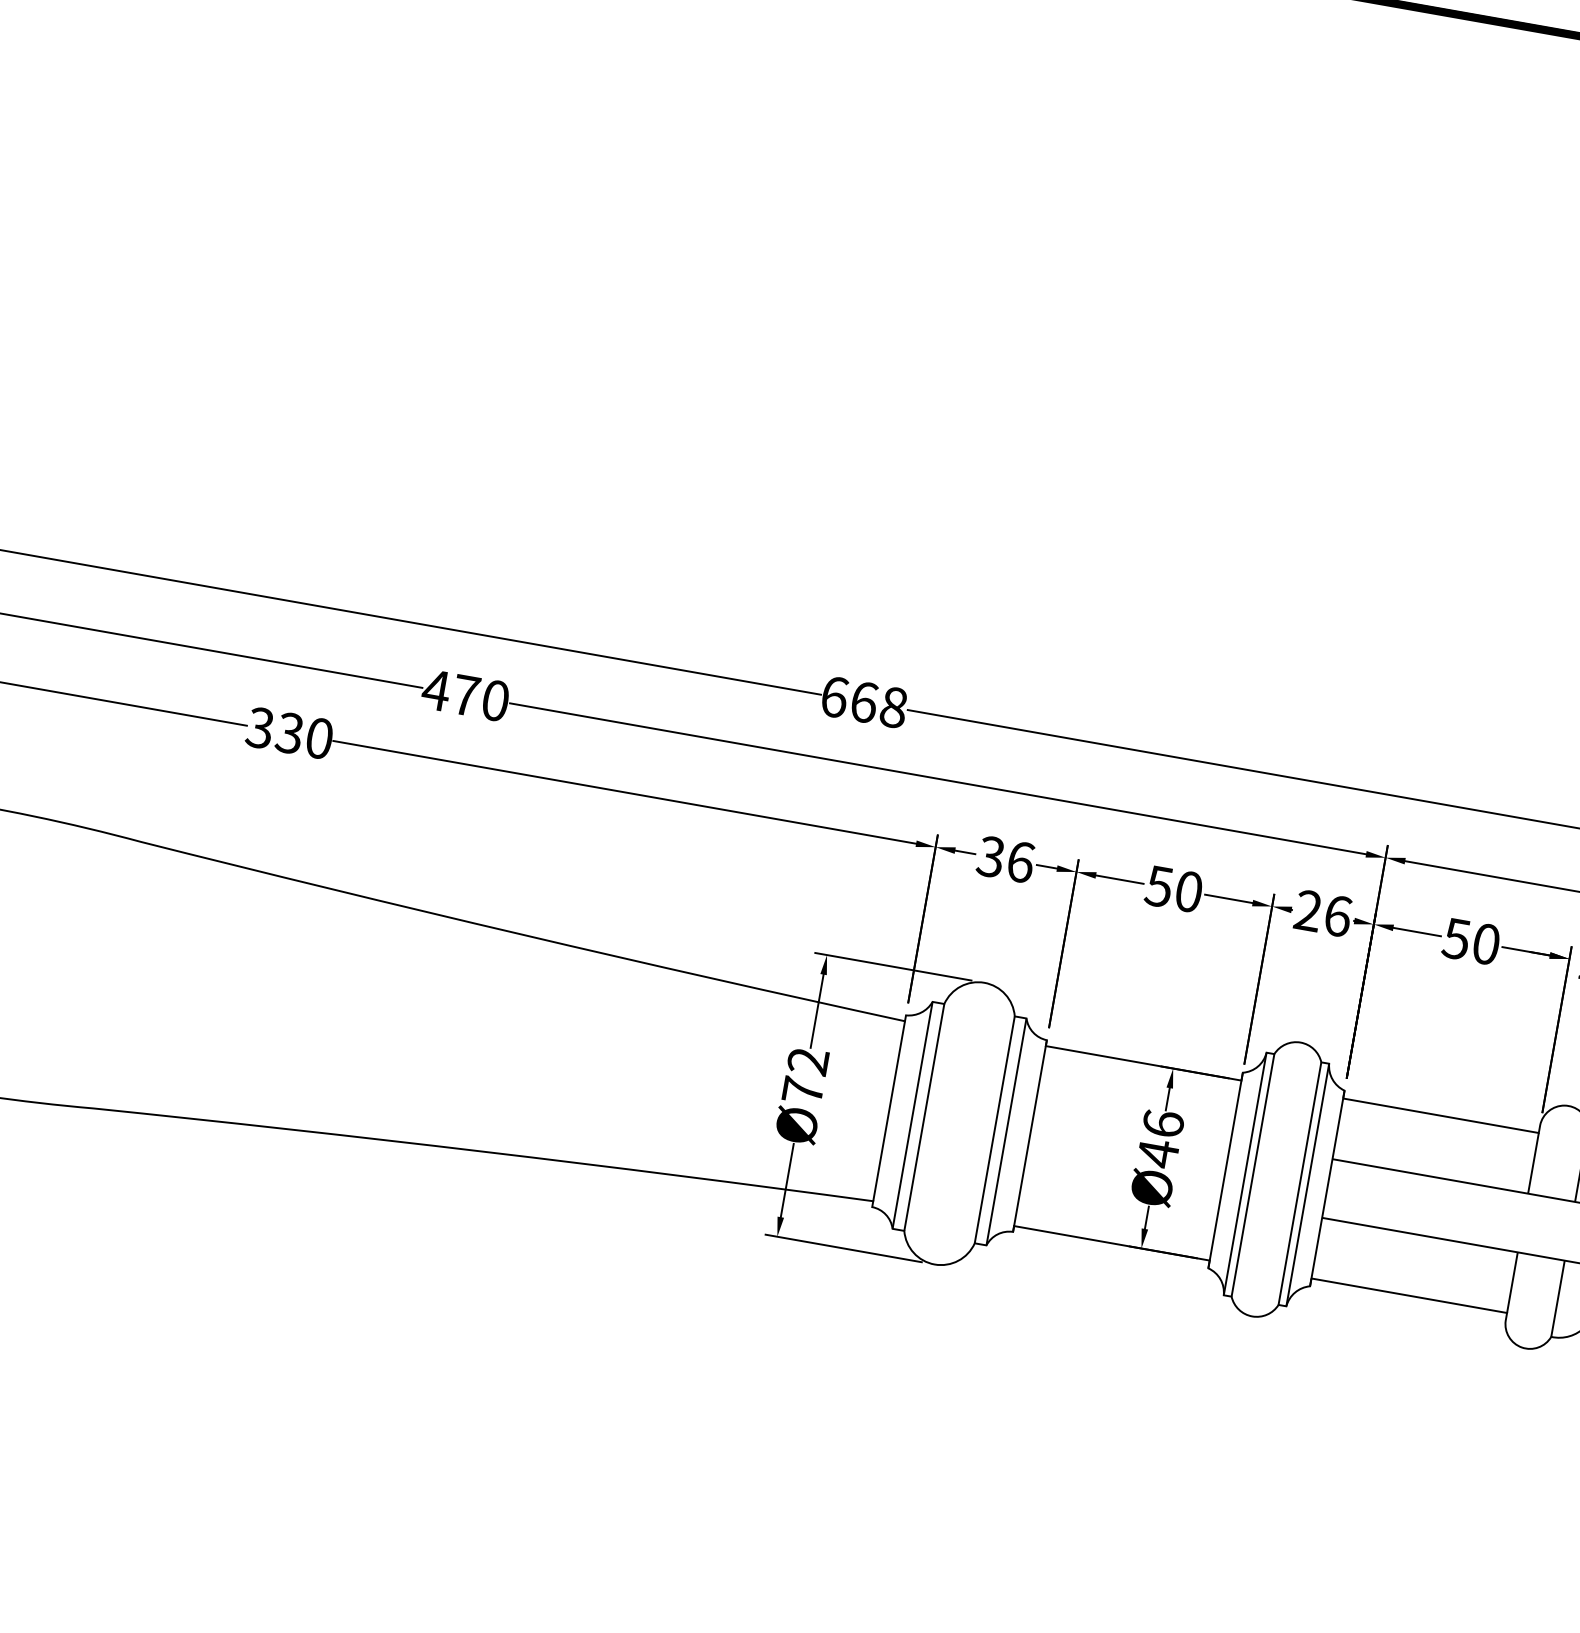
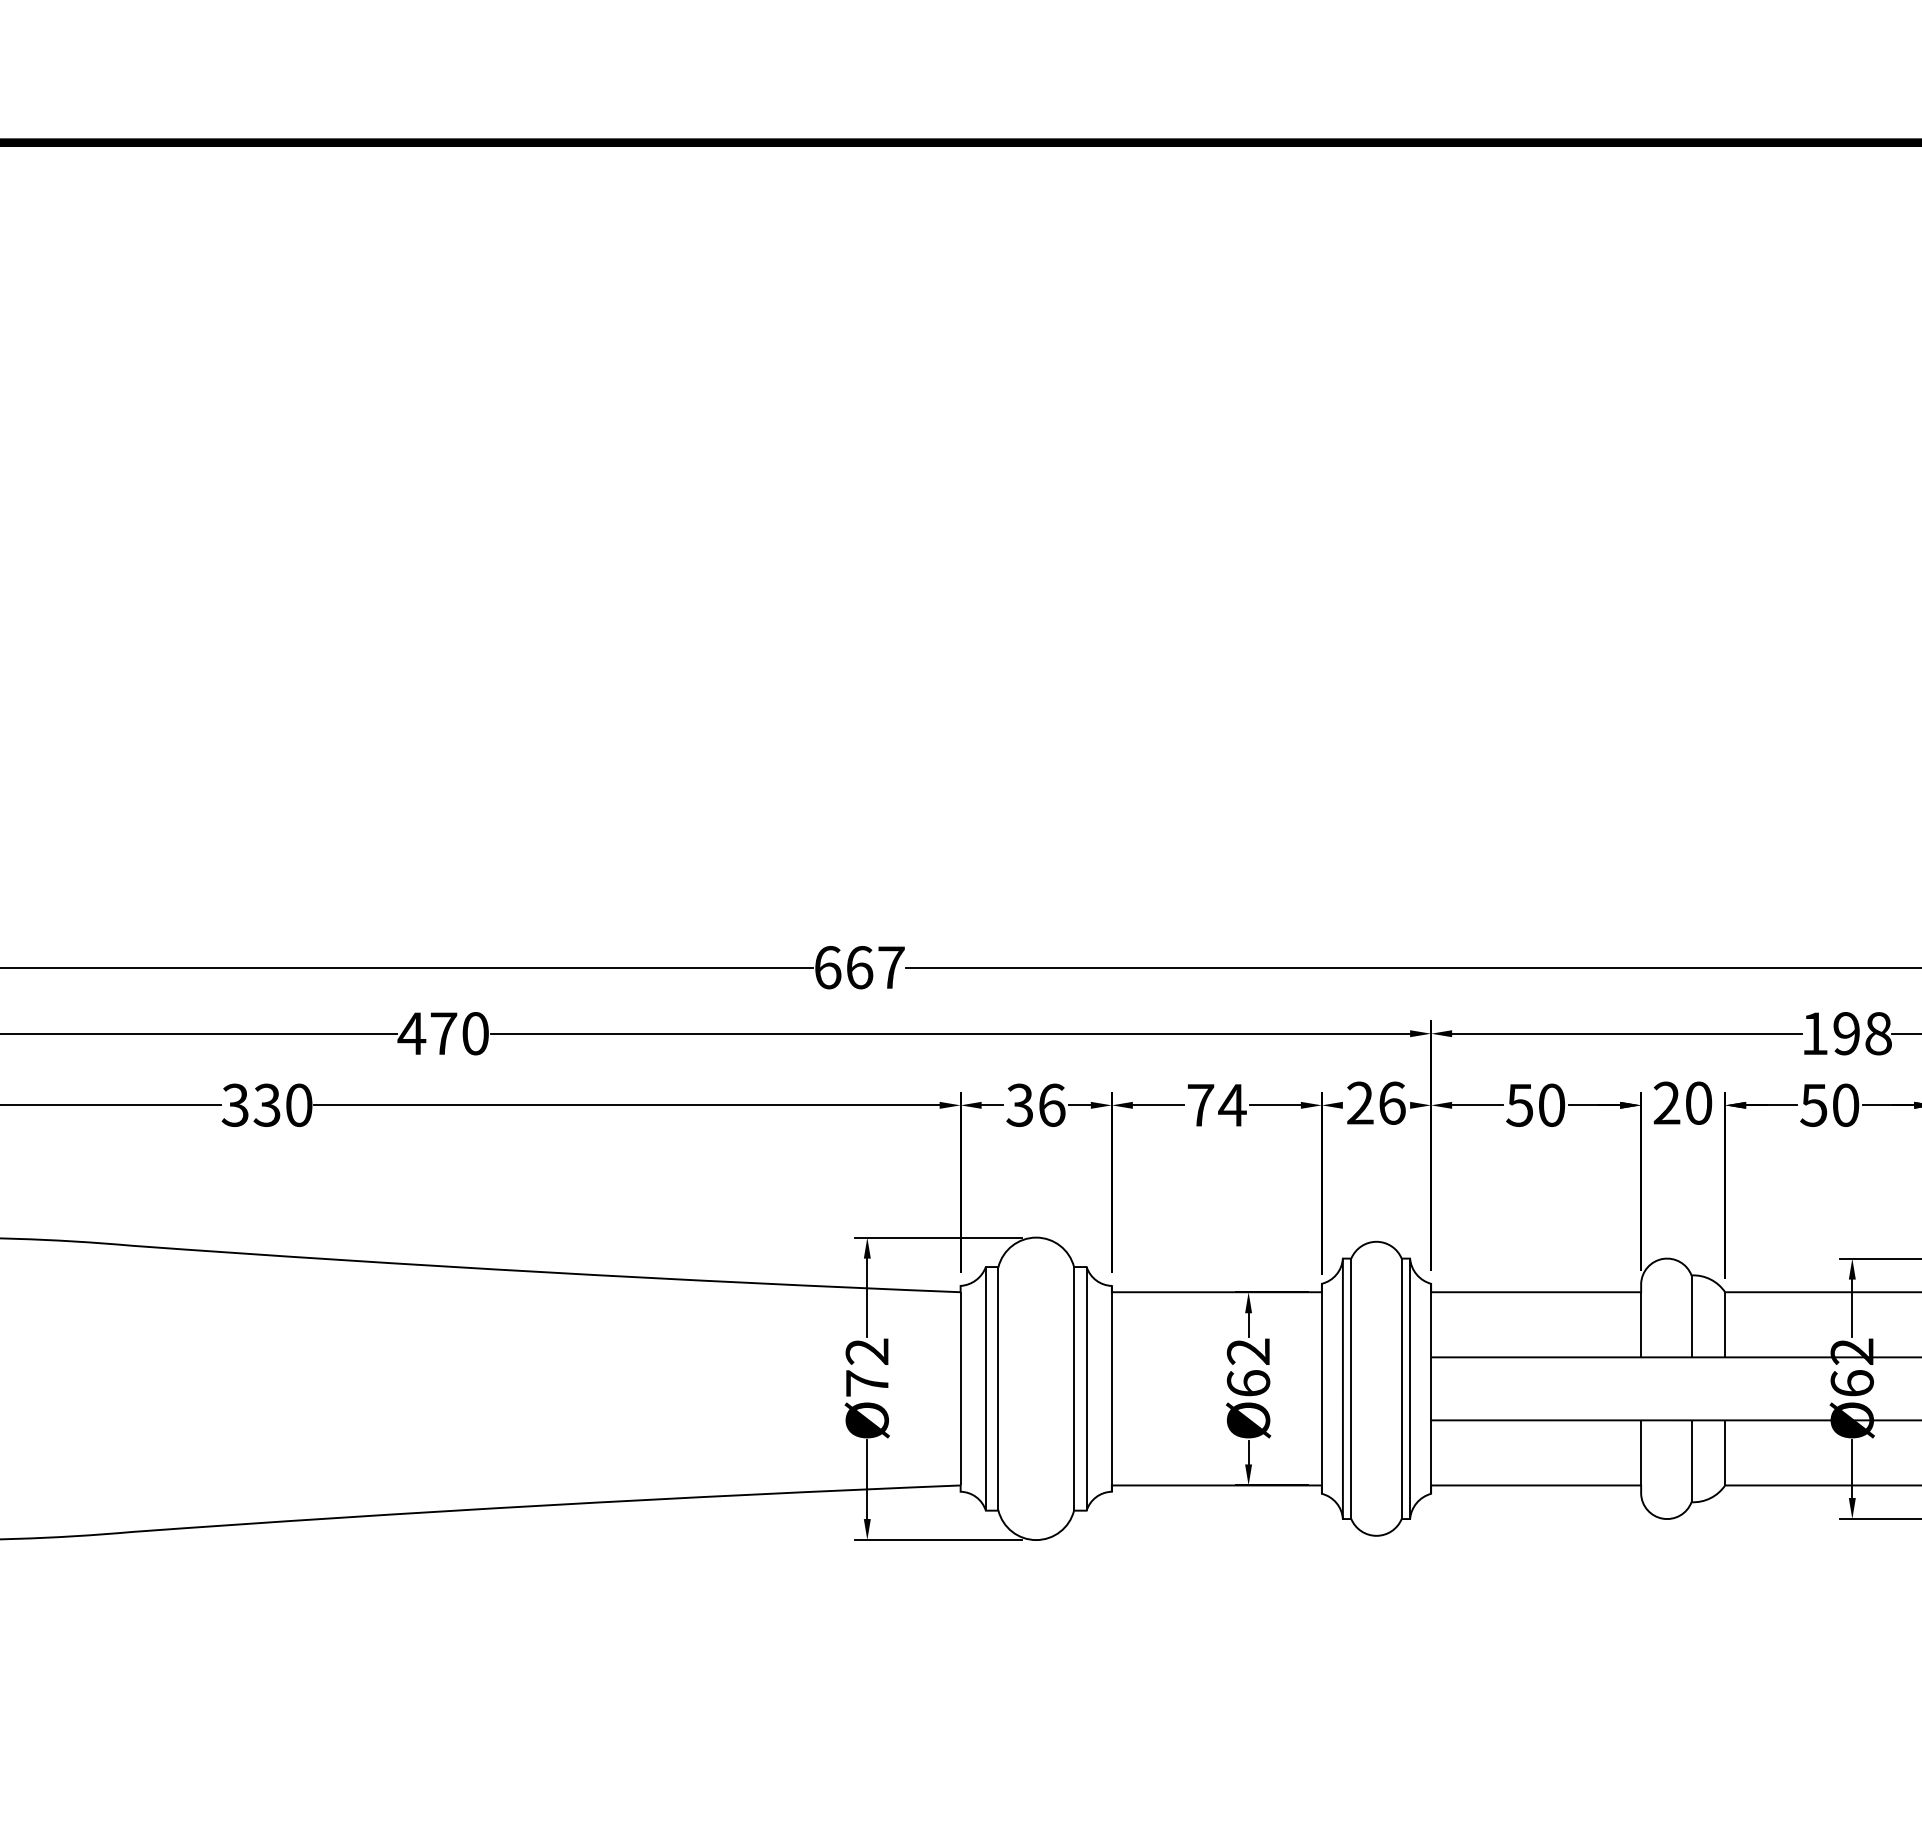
text: (893, 707) -> (891, 967), 668 -> 667
text: (1174, 888) -> (1216, 1104), 50 -> 74
text: (1160, 1139) -> (1248, 1368), Ø46 -> Ø62

